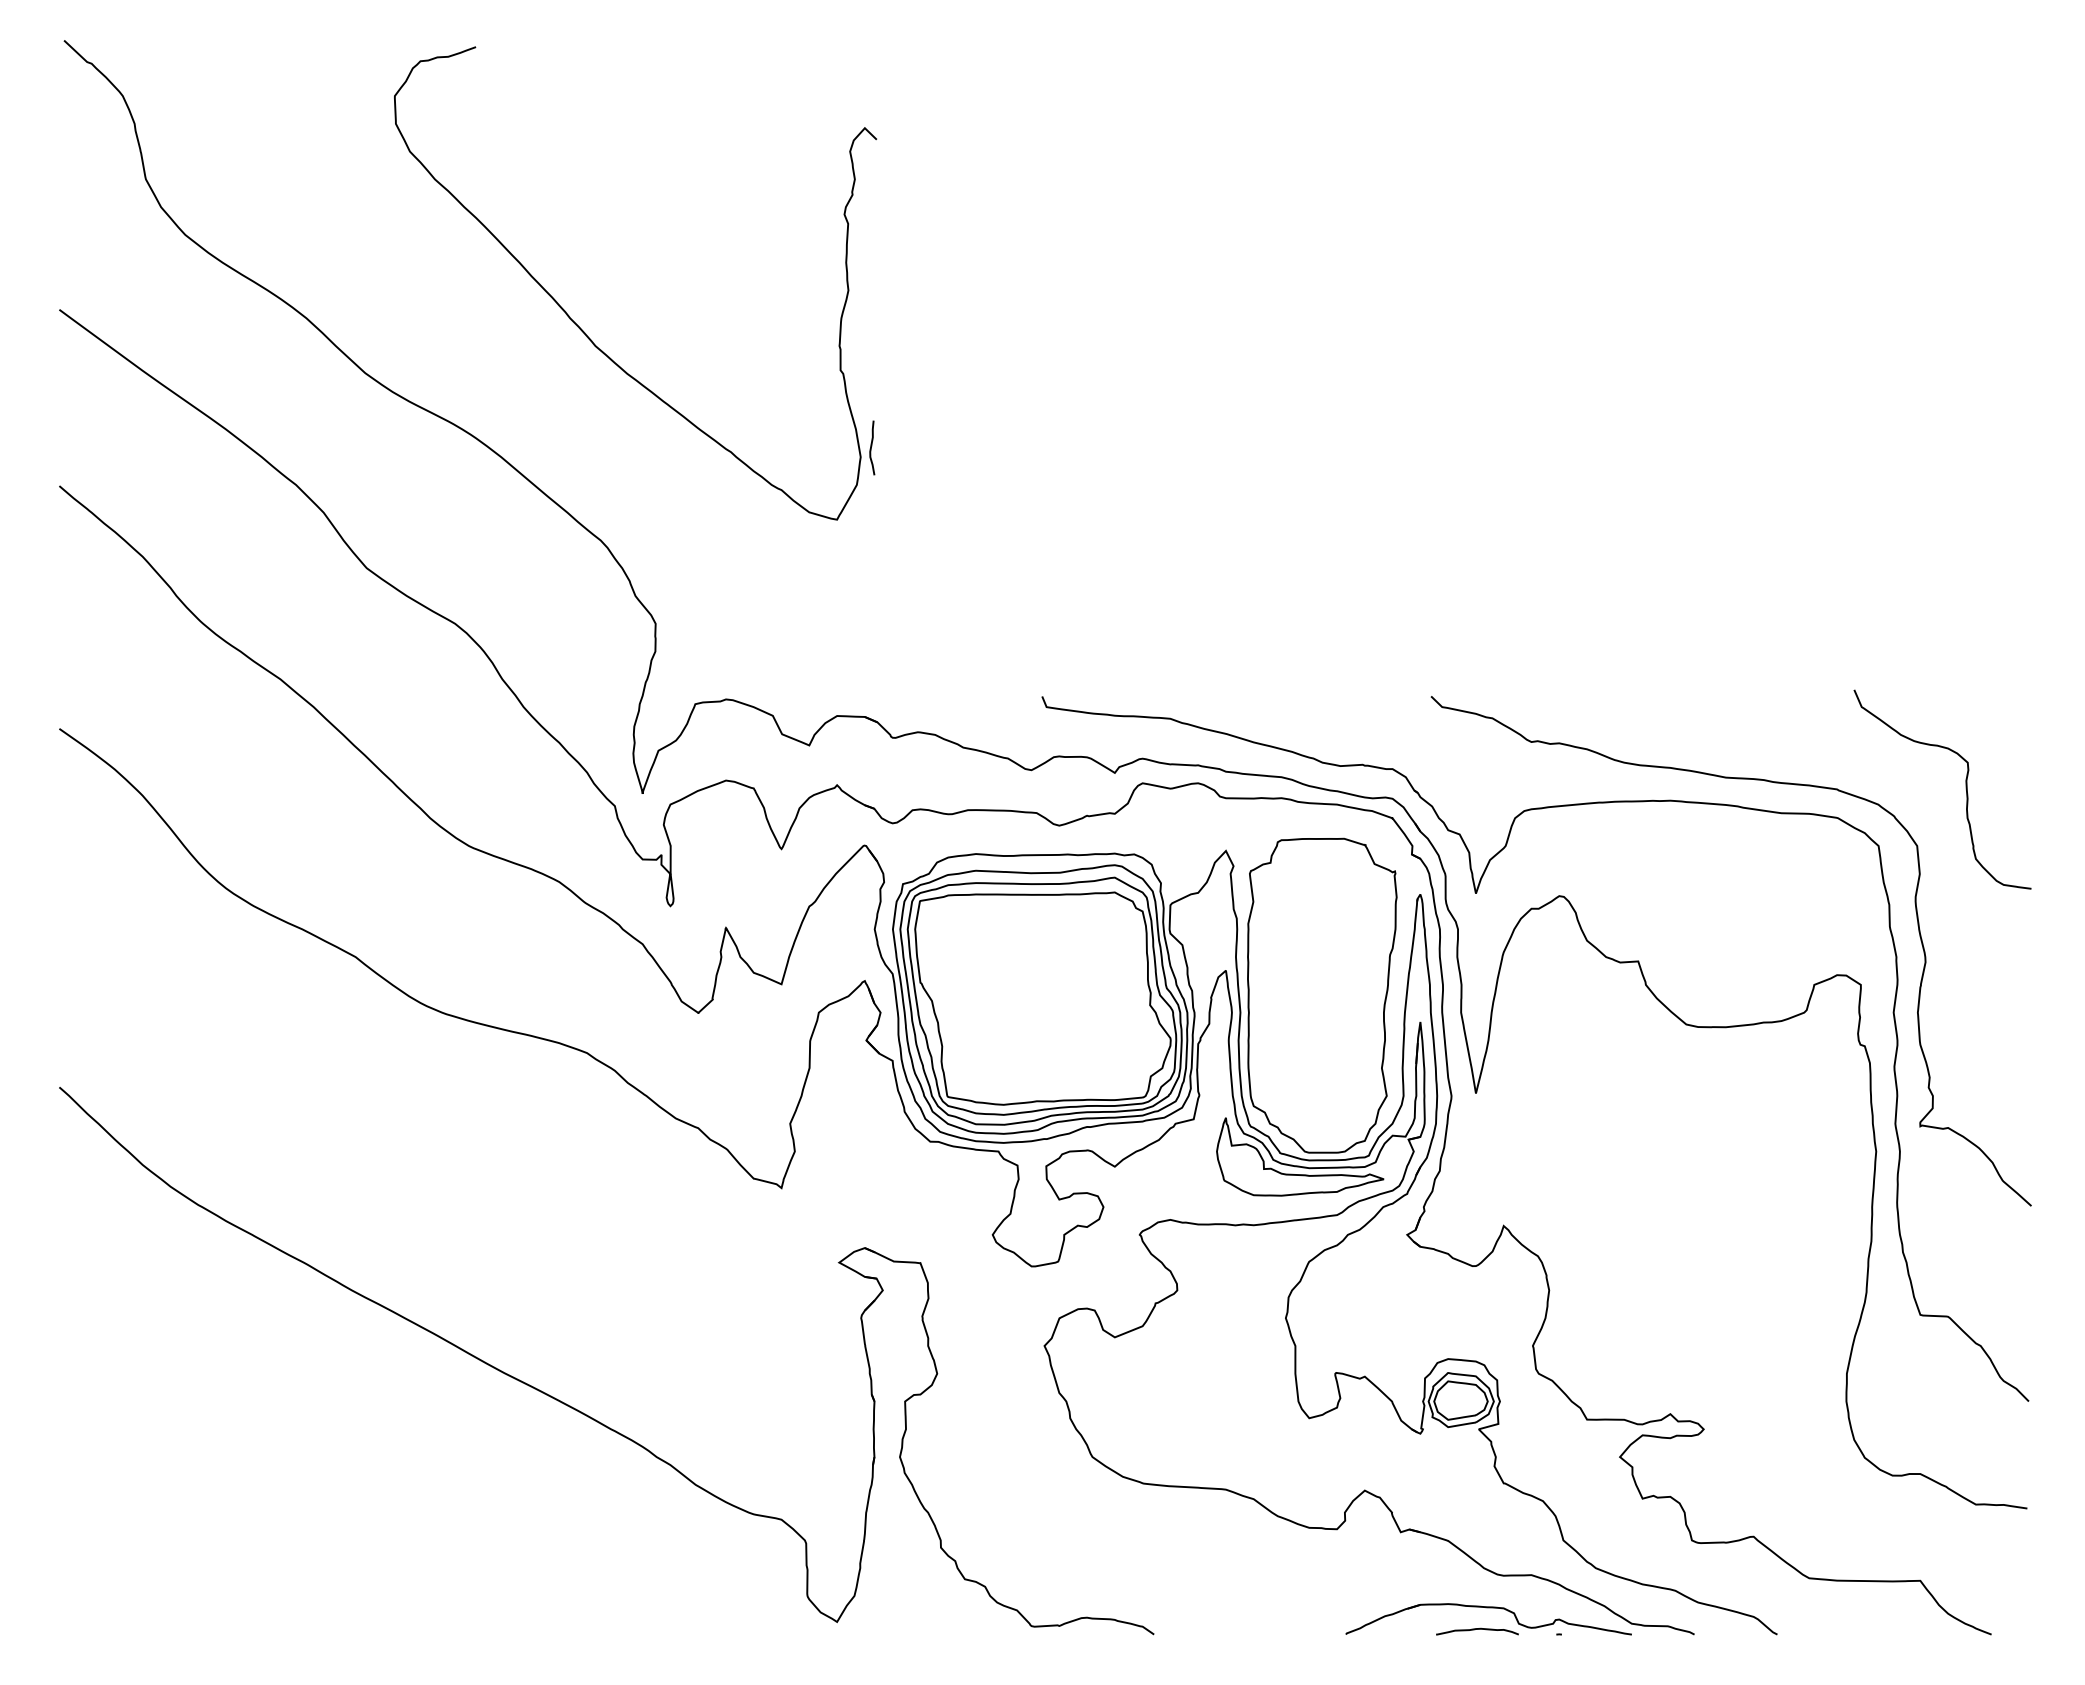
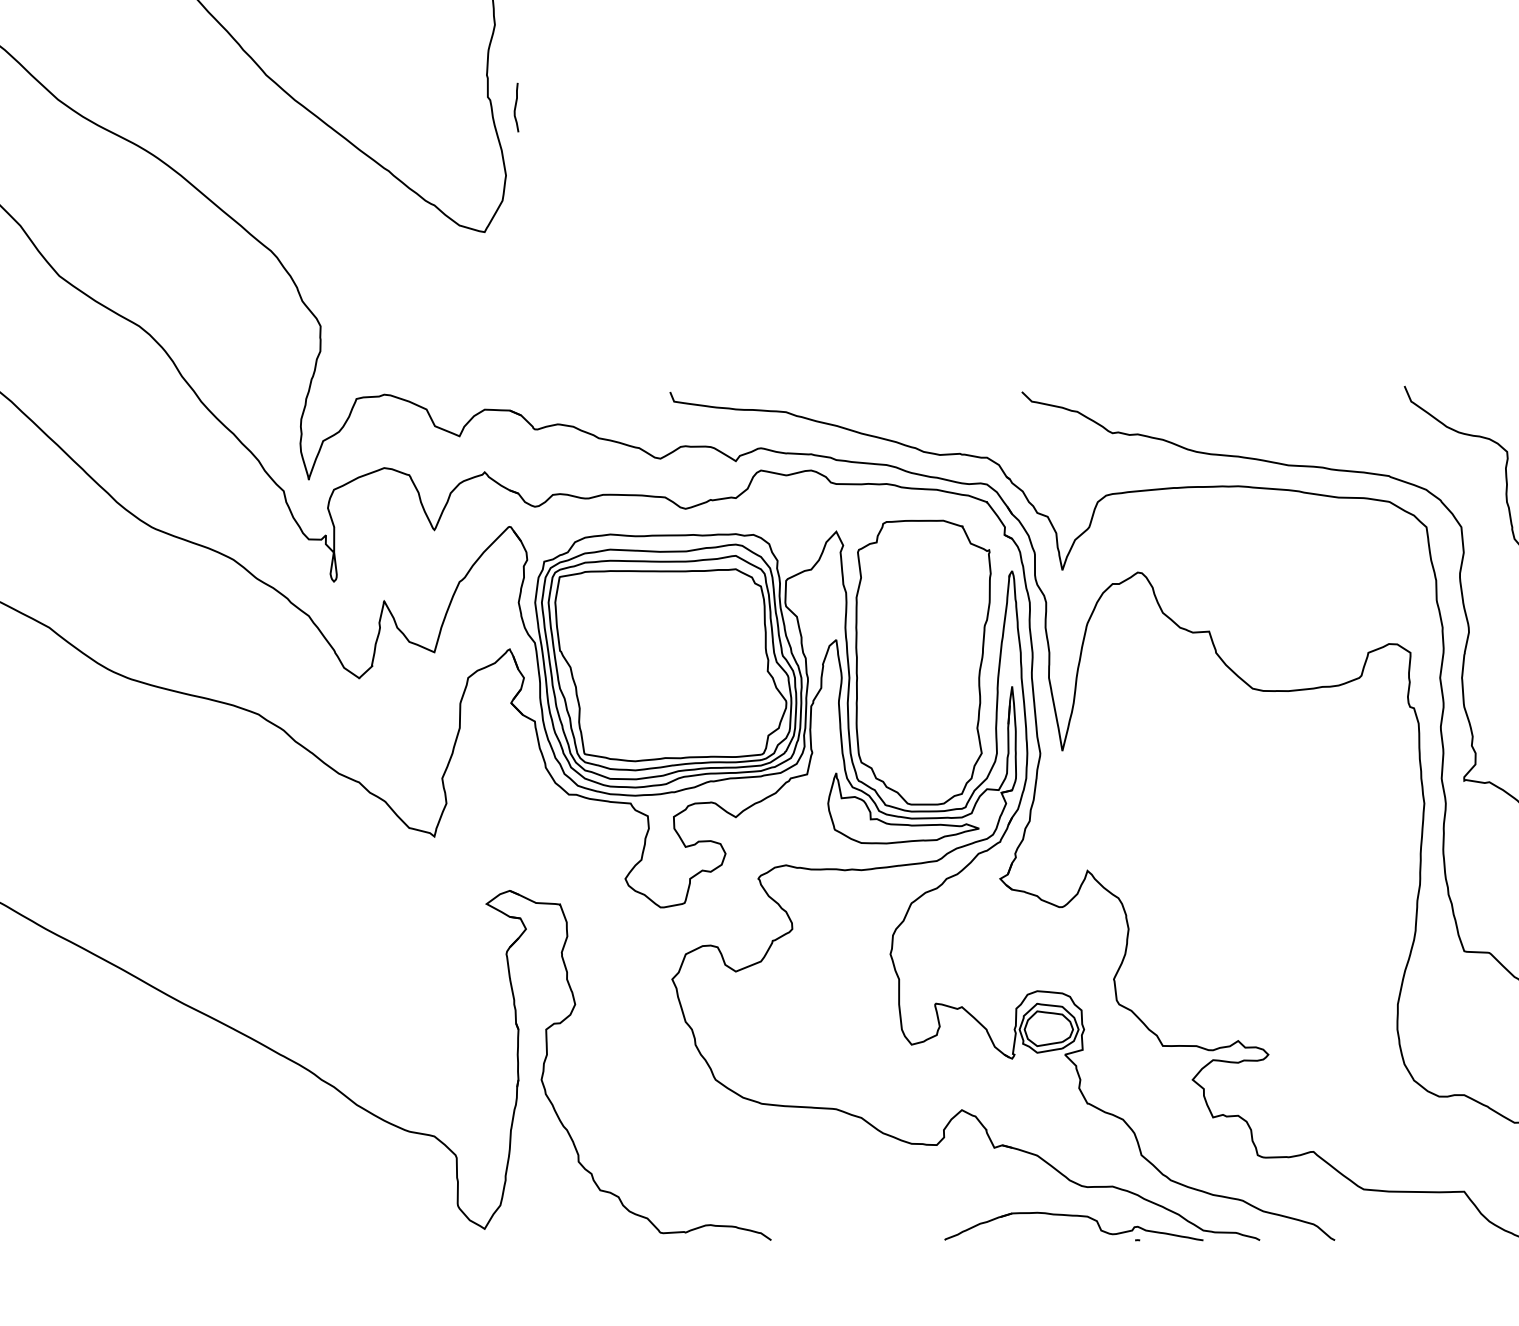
curve: (872, 446) -> (516, 106), moved
curve: (1477, 1629) -> (1063, 1235), removed

